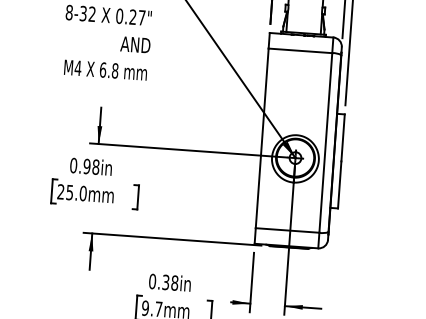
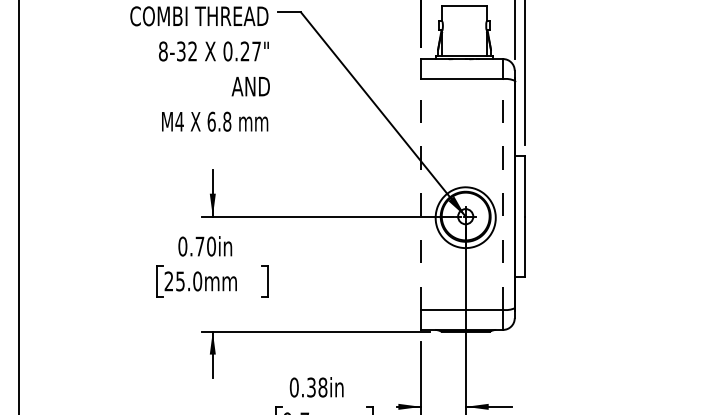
line: (262, 138) -> (421, 194), solid -> dashed
line: (326, 142) -> (503, 194), solid -> dashed
text: (91, 166) -> (205, 246), 0.98in -> 0.70in

